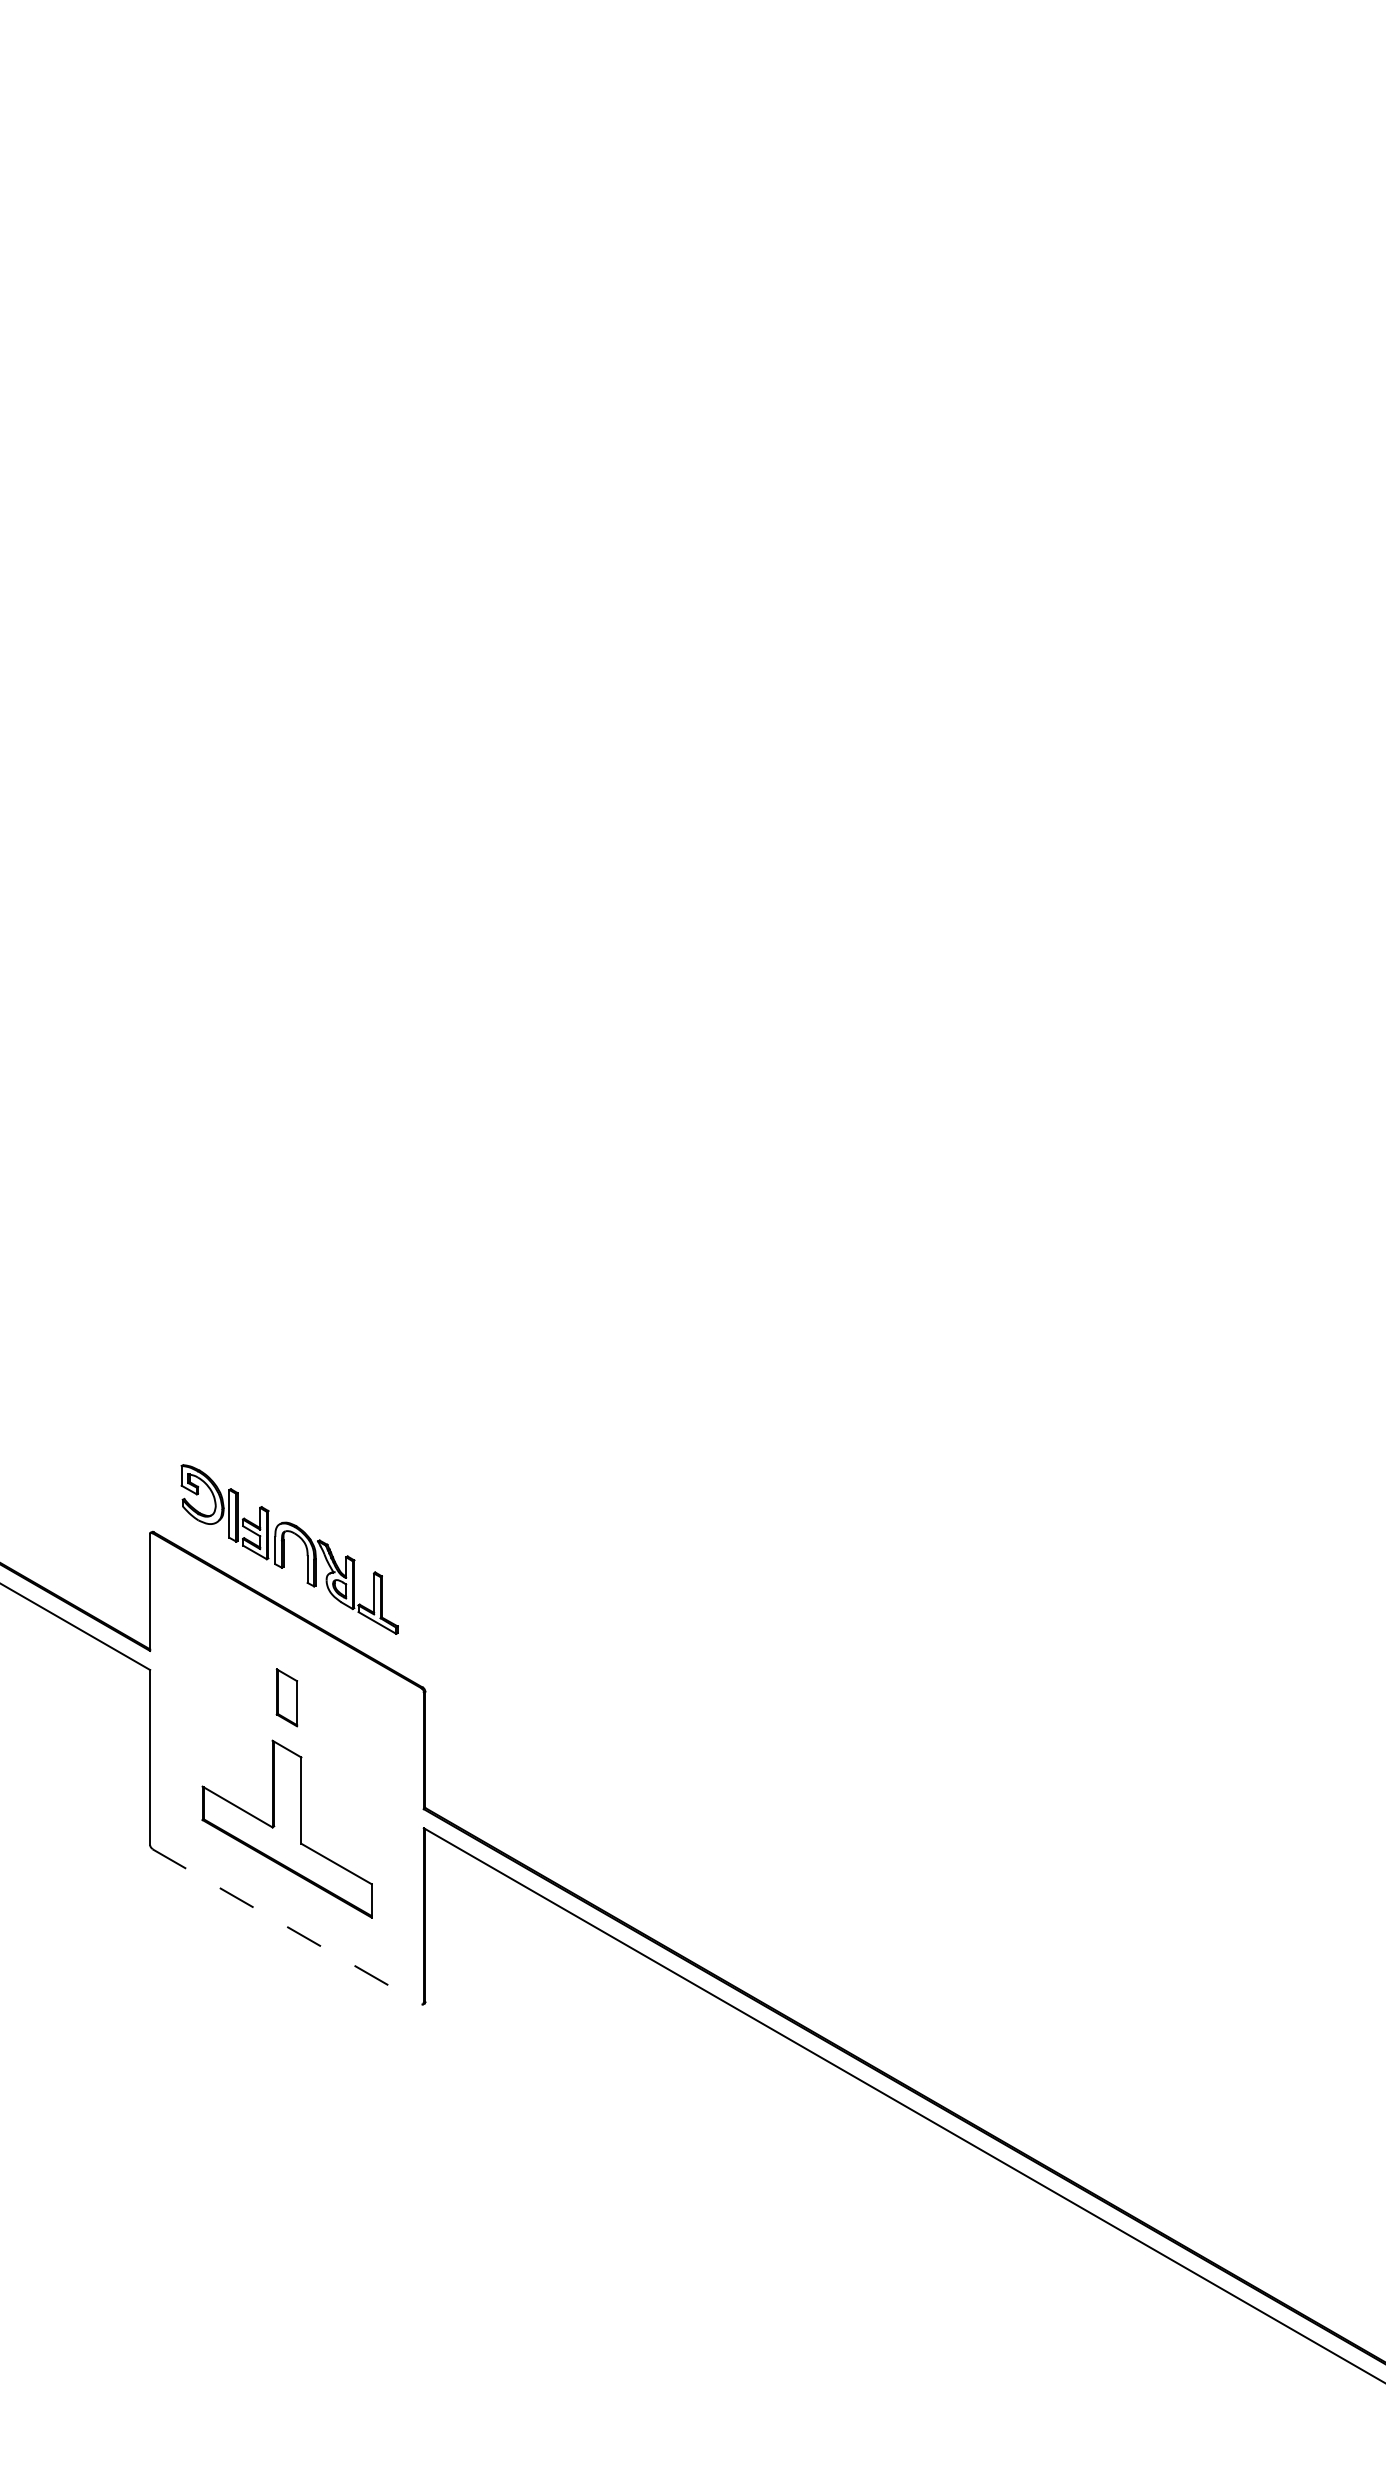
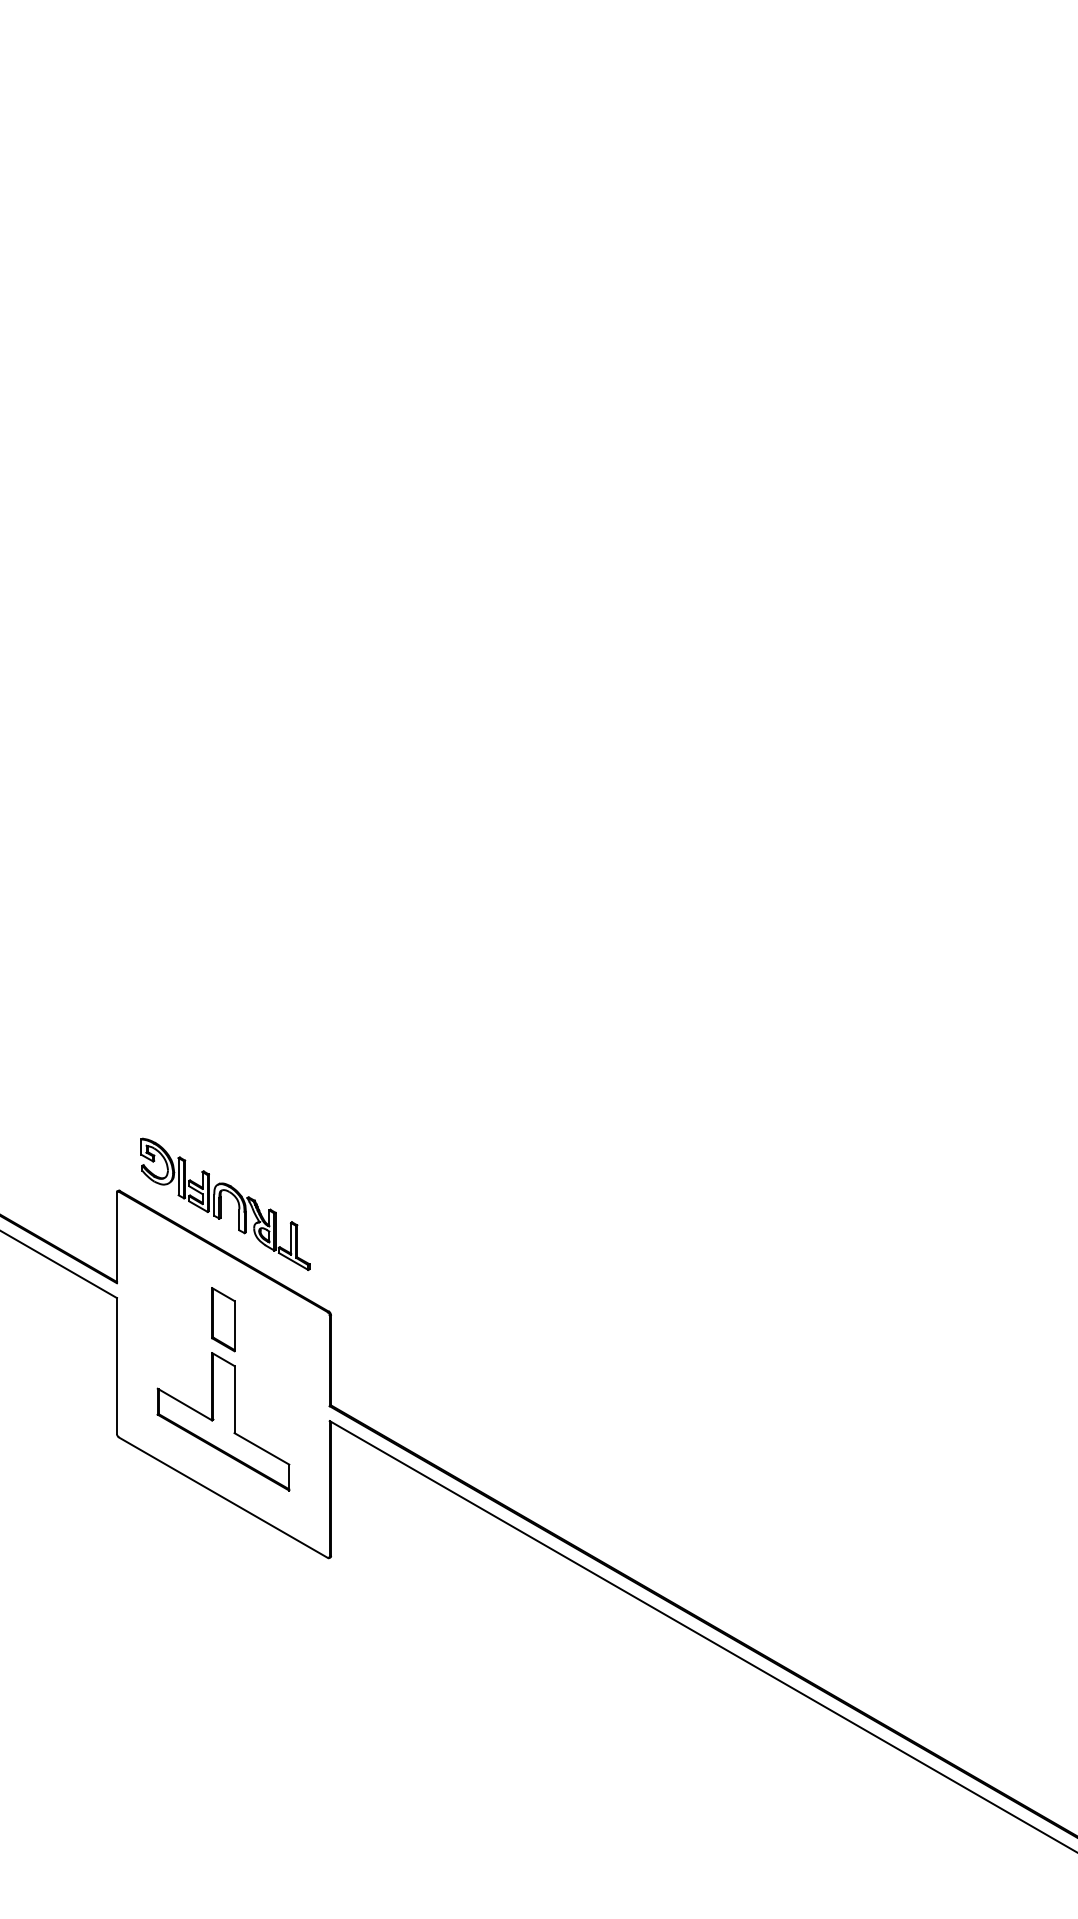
part: (286, 1697) -> (222, 1319), size x1.43
line: (287, 1927) -> (223, 1498), dashed -> solid

